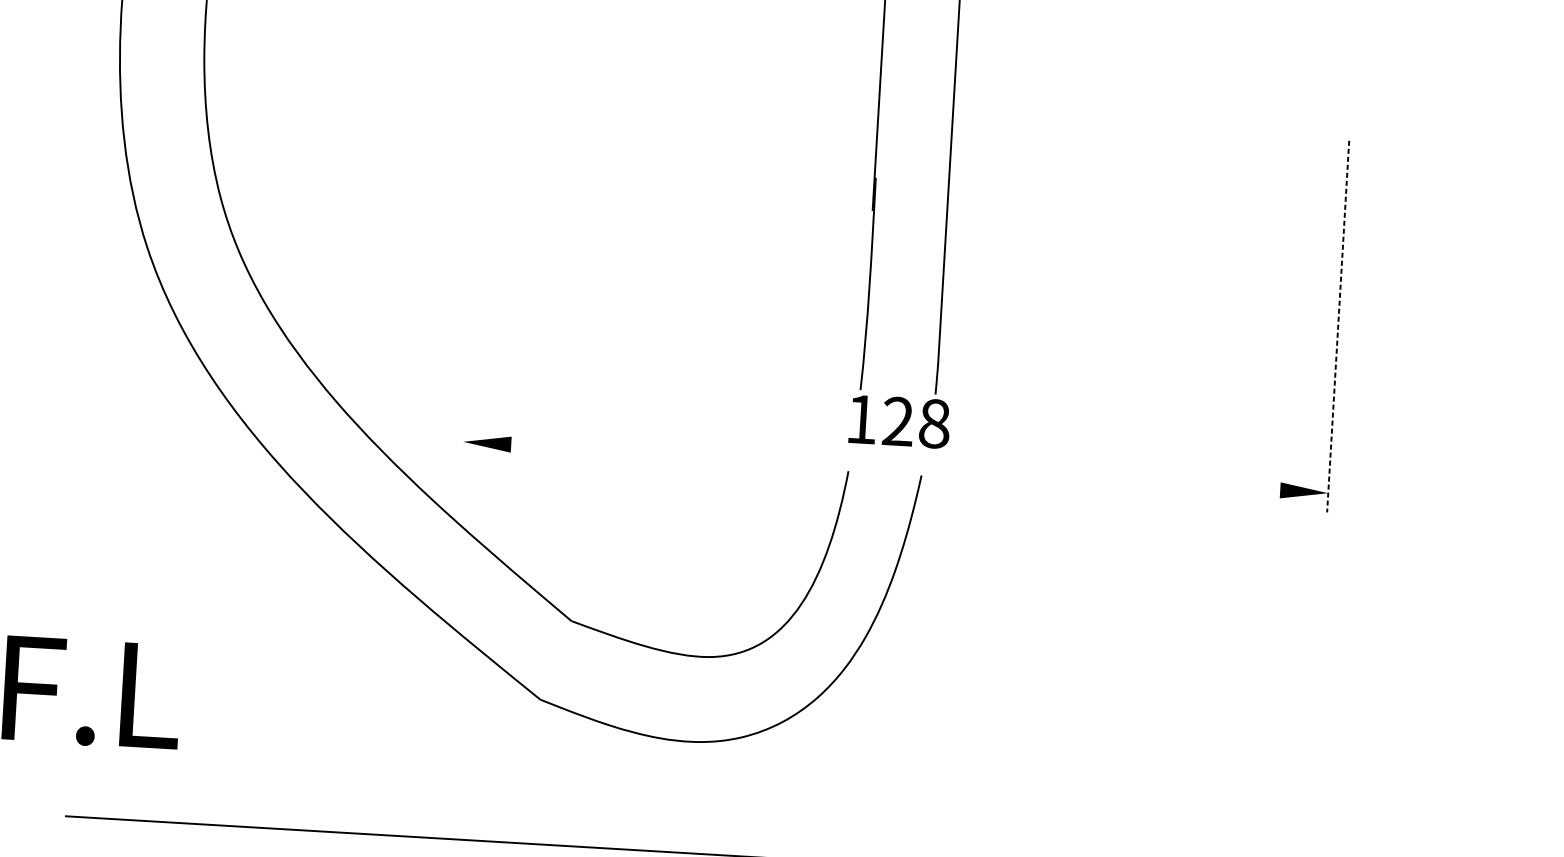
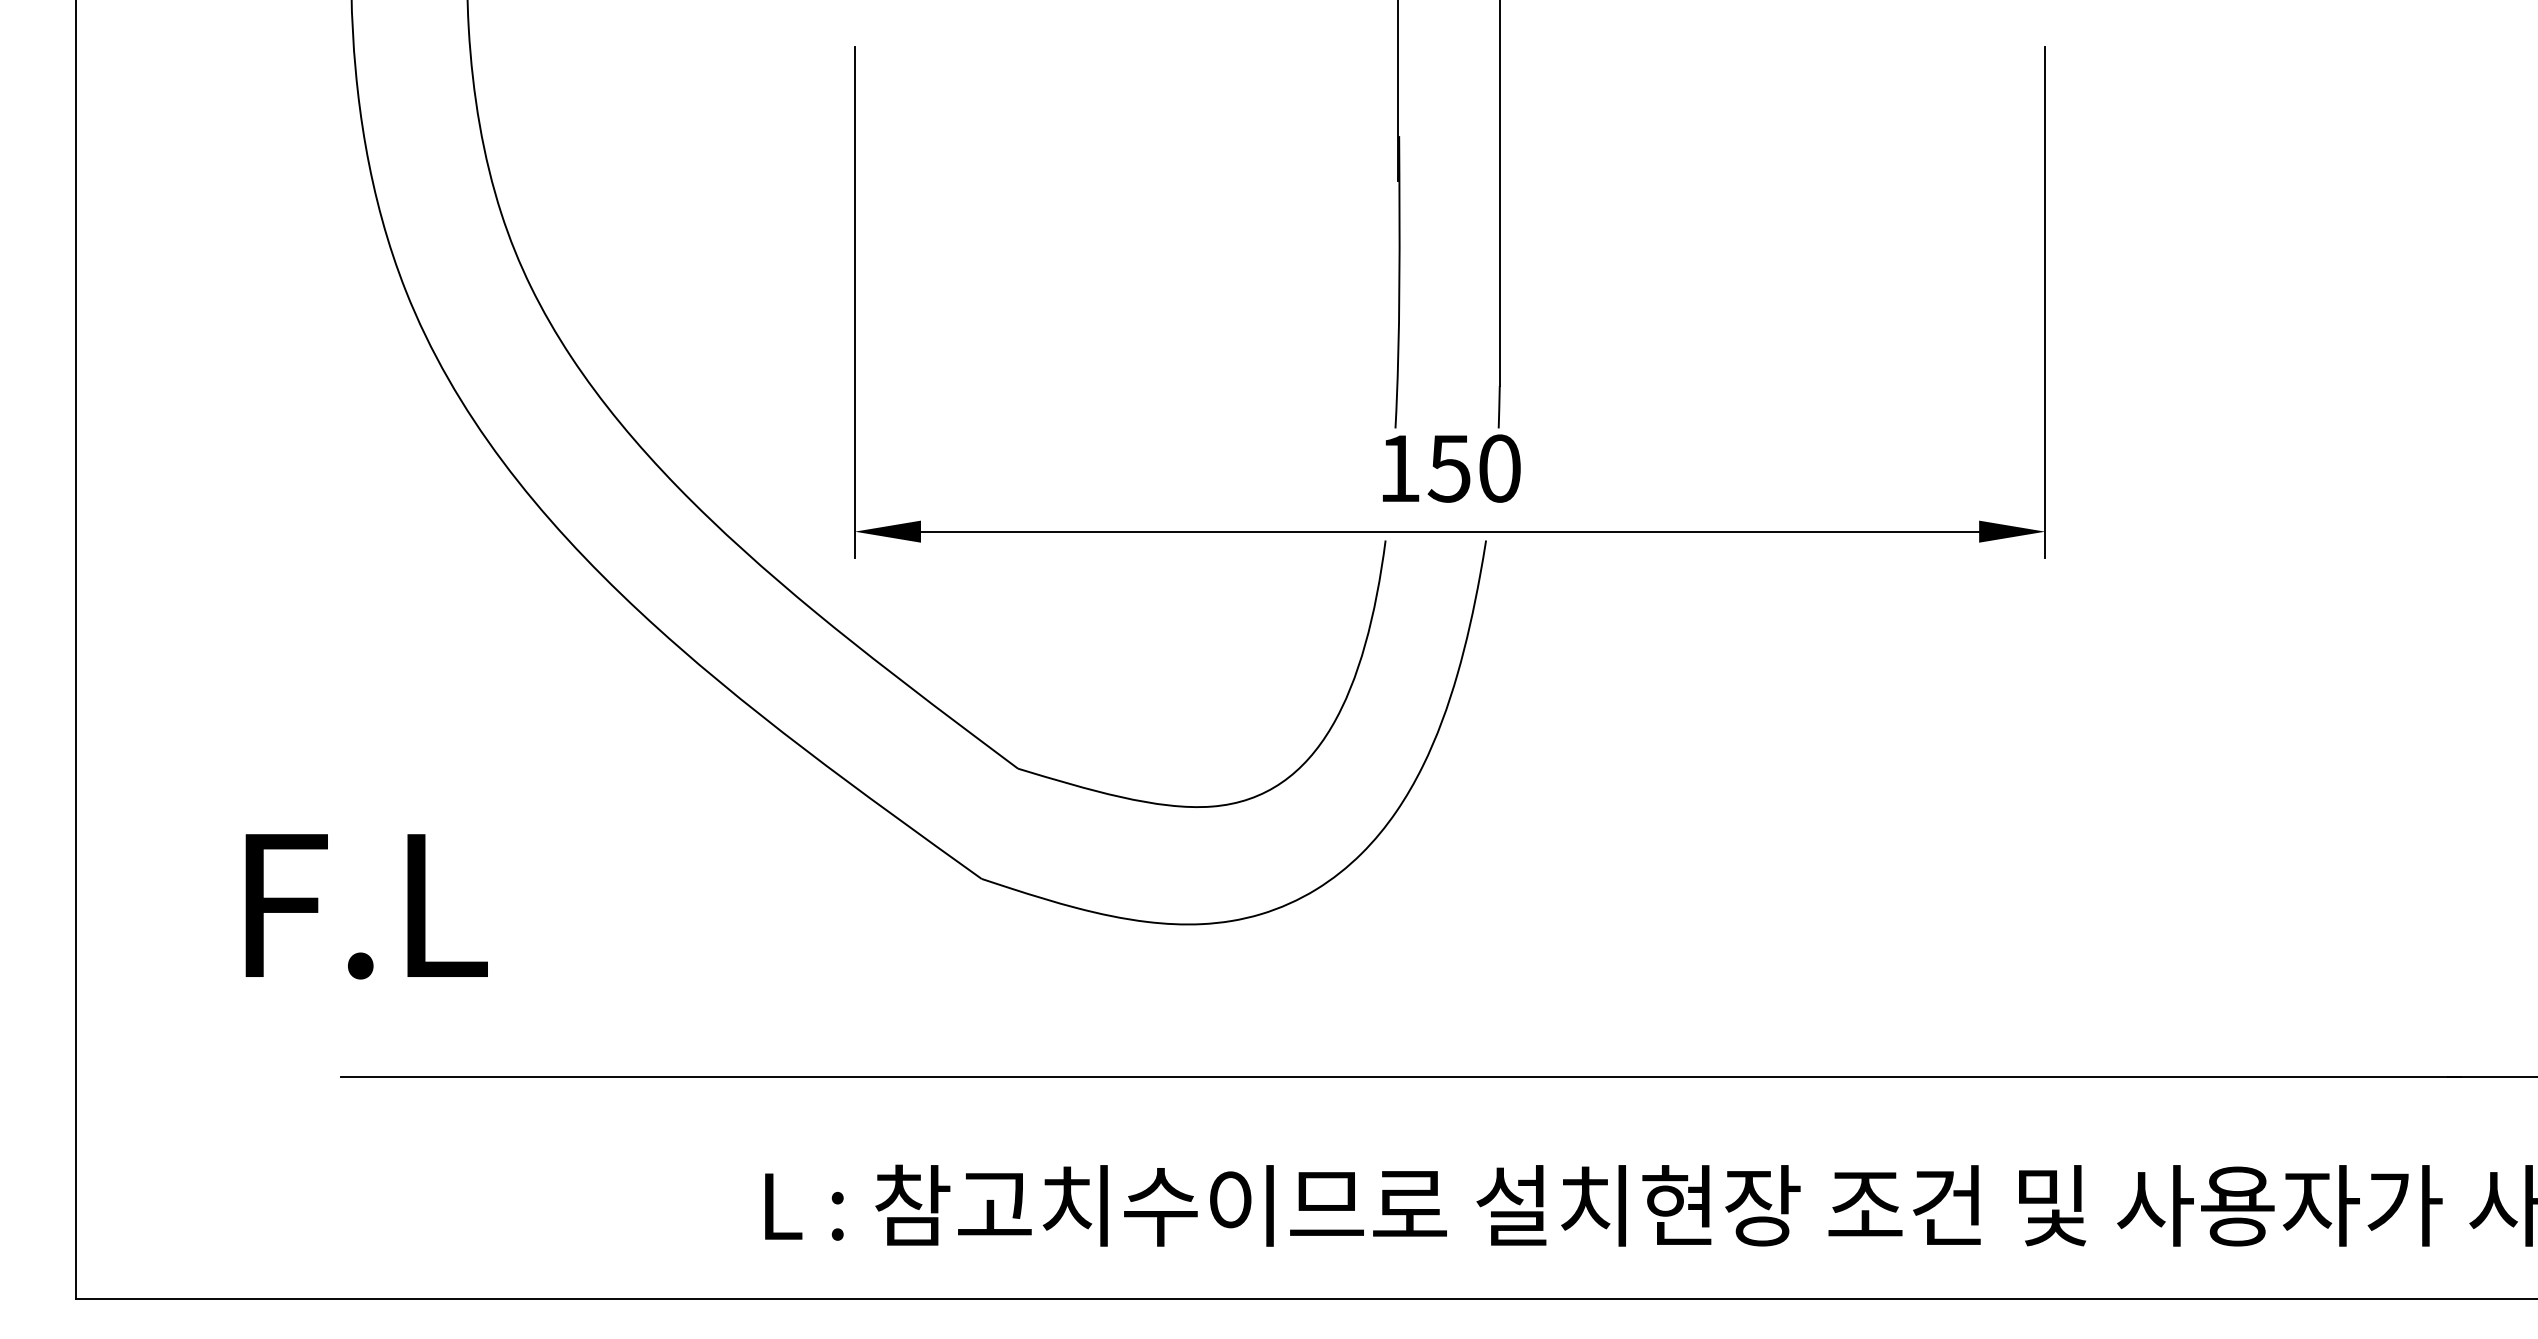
line: (472, 275) -> (854, 302), added
line: (1338, 326) -> (2045, 302), dashed -> solid
text: (915, 422) -> (1473, 468), 128 -> 150
line: (895, 467) -> (1449, 531), added

